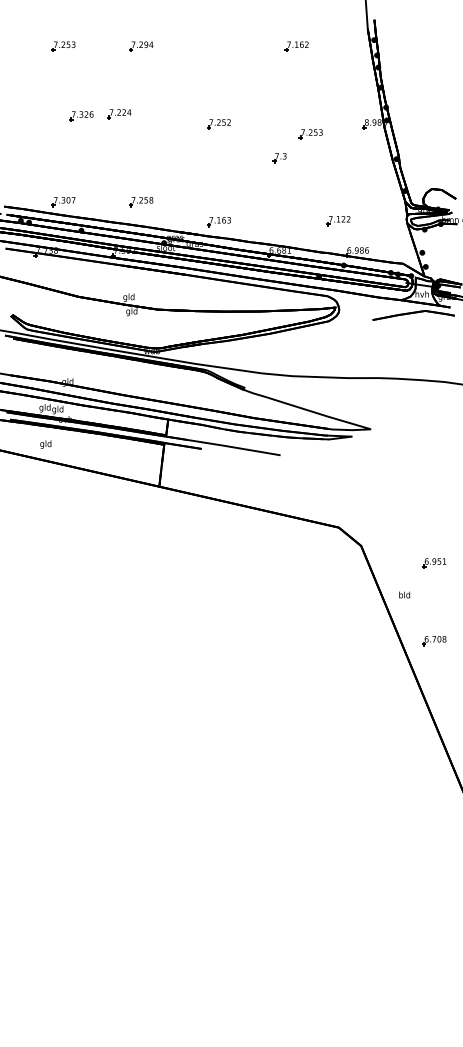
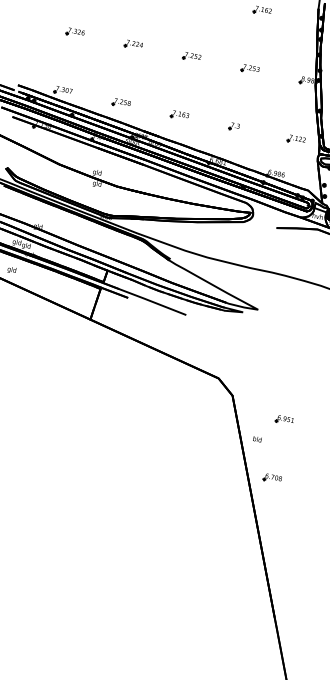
part: (119, 114) -> (133, 45), moved
part: (81, 116) -> (75, 32), moved
part: (310, 134) -> (250, 69), moved
part: (279, 158) -> (234, 127), moved
part: (338, 221) -> (296, 140), moved
part: (218, 222) -> (179, 115), moved

